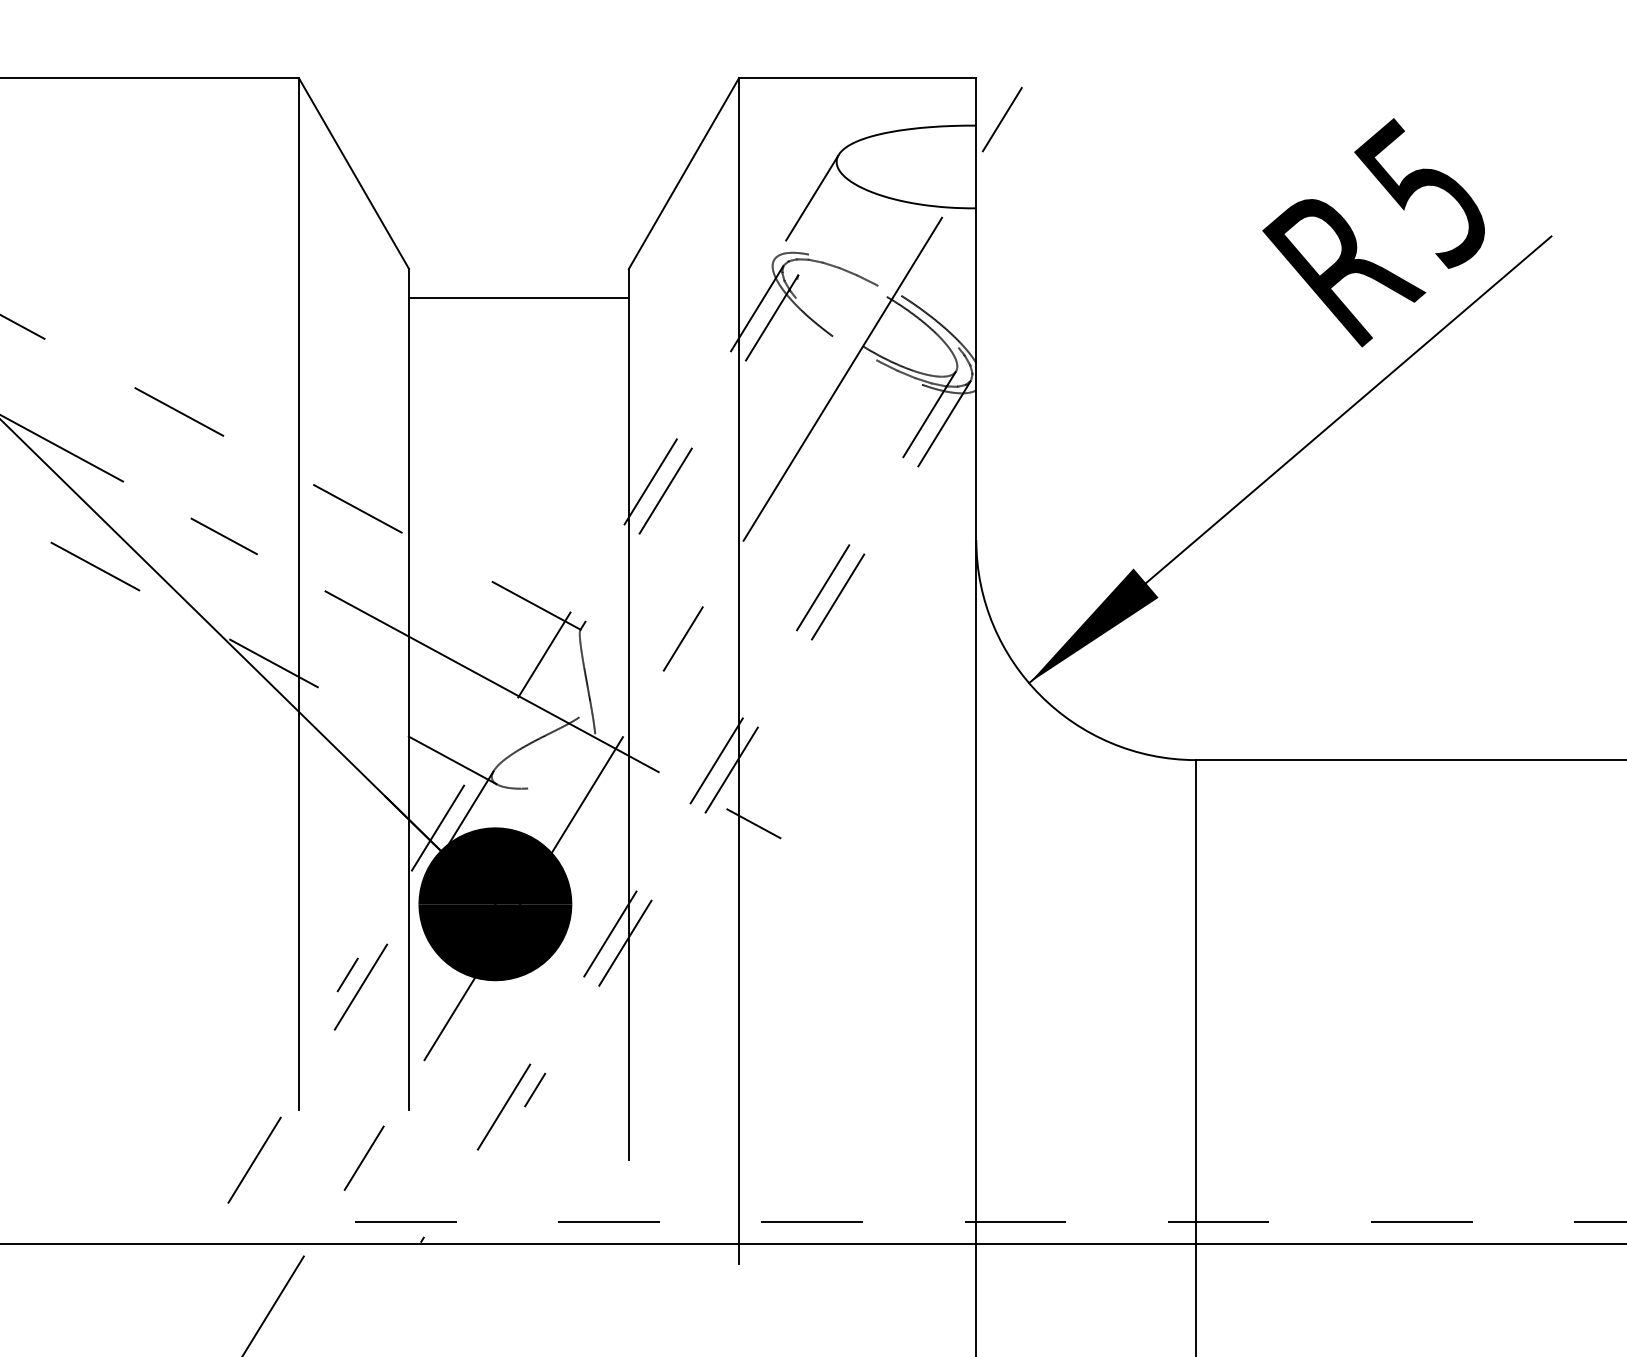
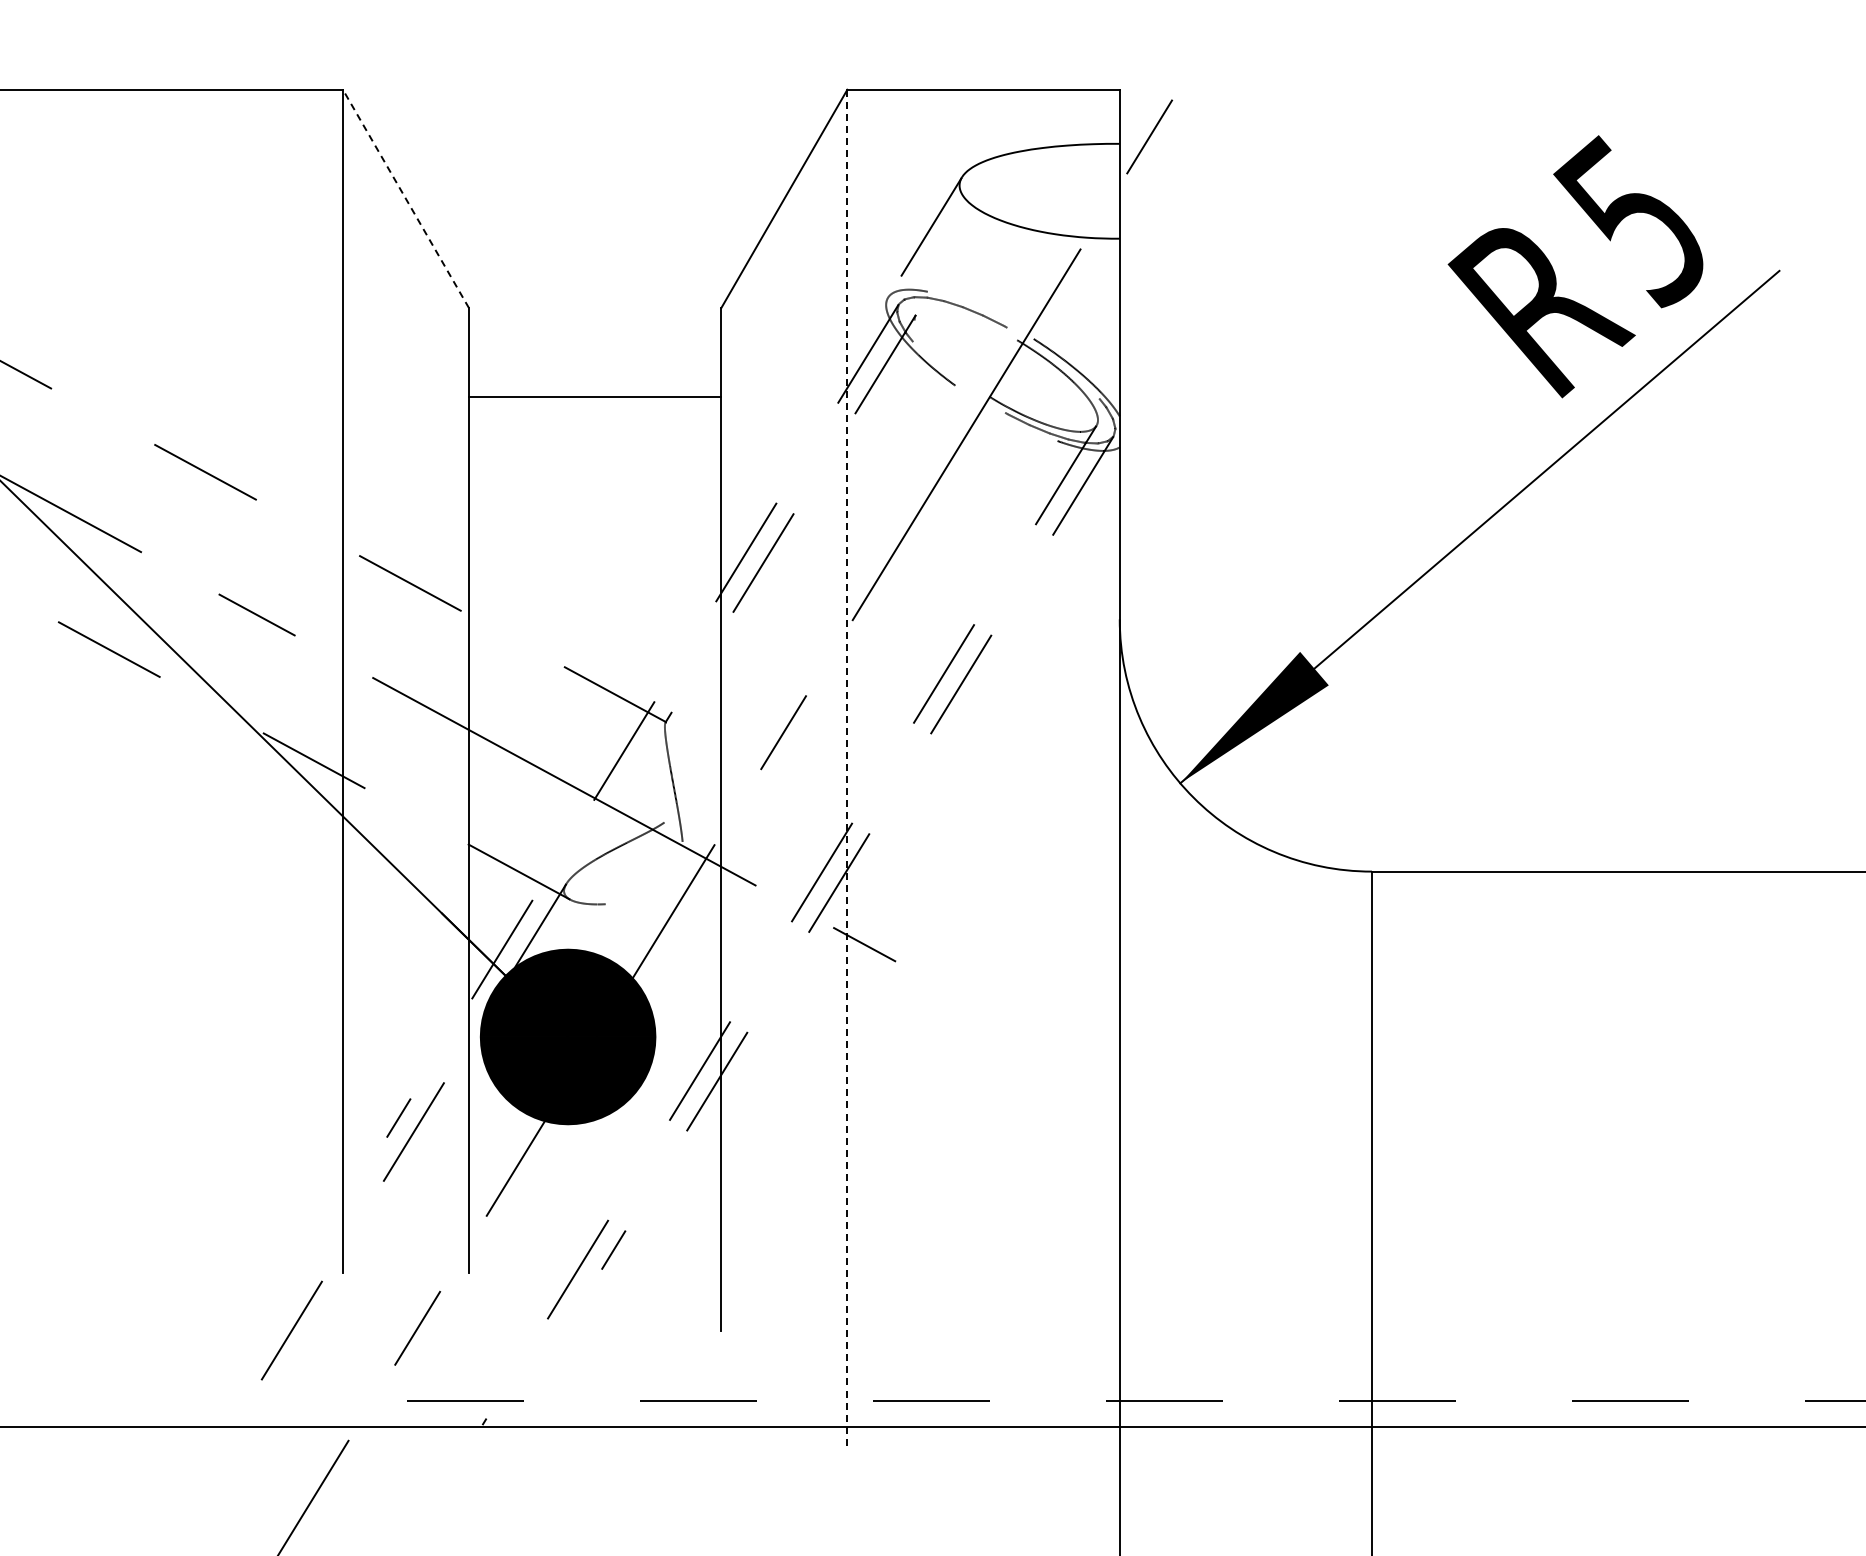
line: (353, 173) -> (405, 198), solid -> dashed
line: (519, 297) -> (595, 396), moved
line: (738, 671) -> (847, 770), solid -> dashed

